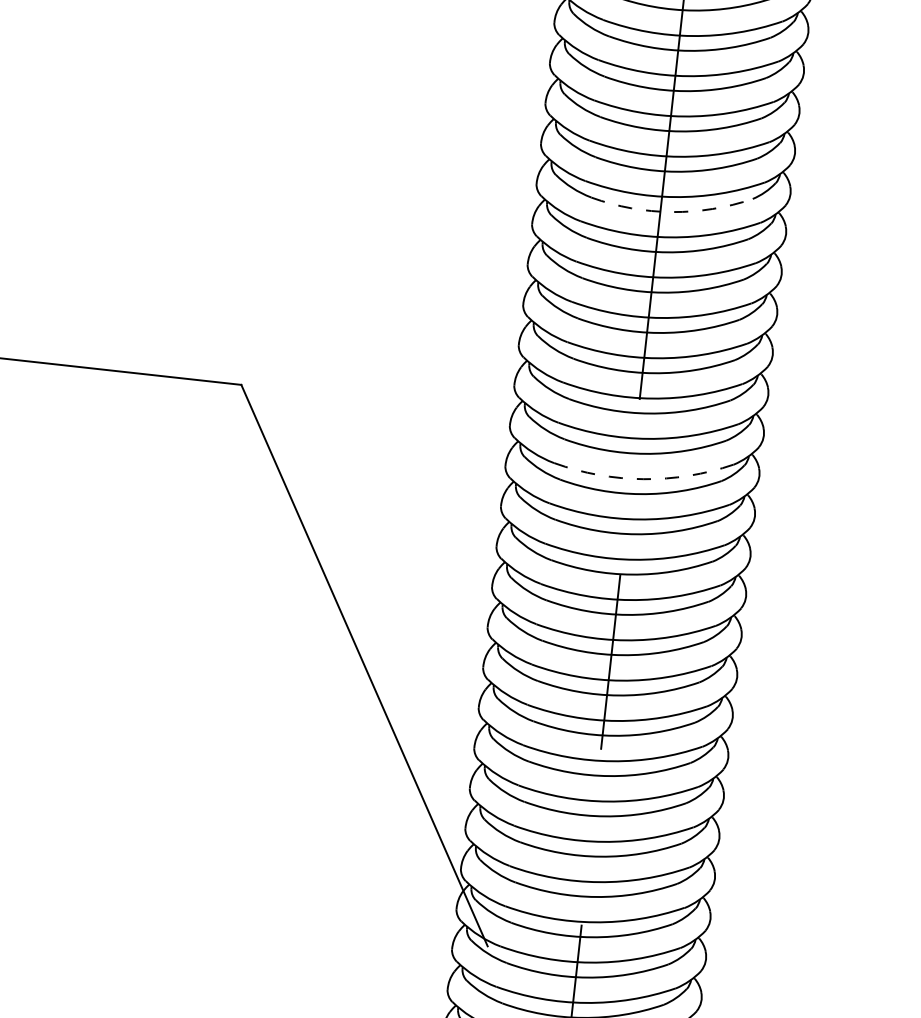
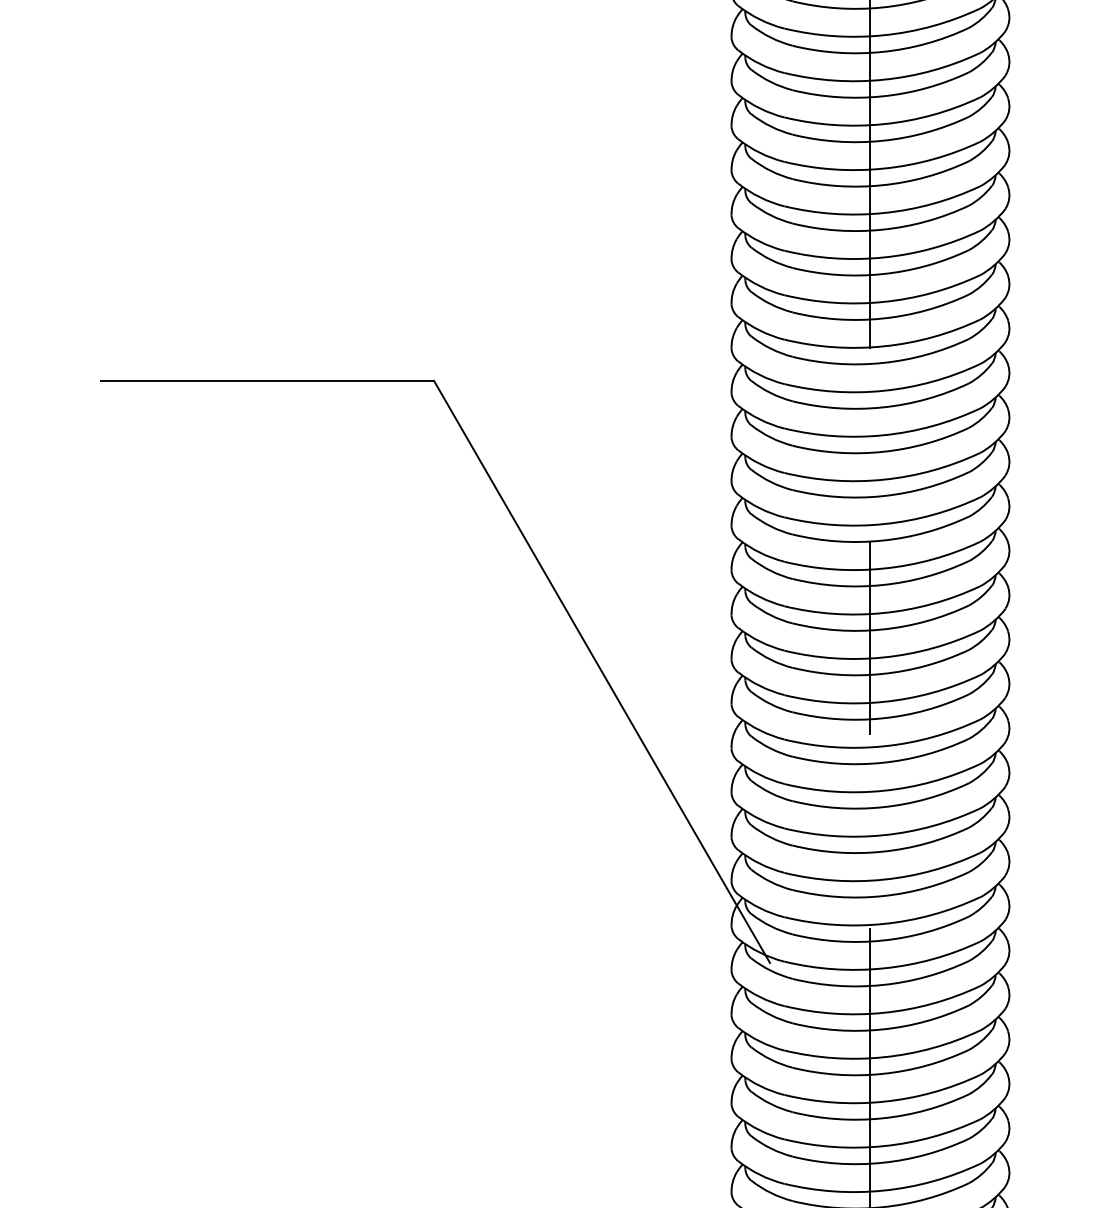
arc: (672, 211) -> (882, 140), dashed -> solid
arc: (643, 479) -> (883, 435), dashed -> solid

